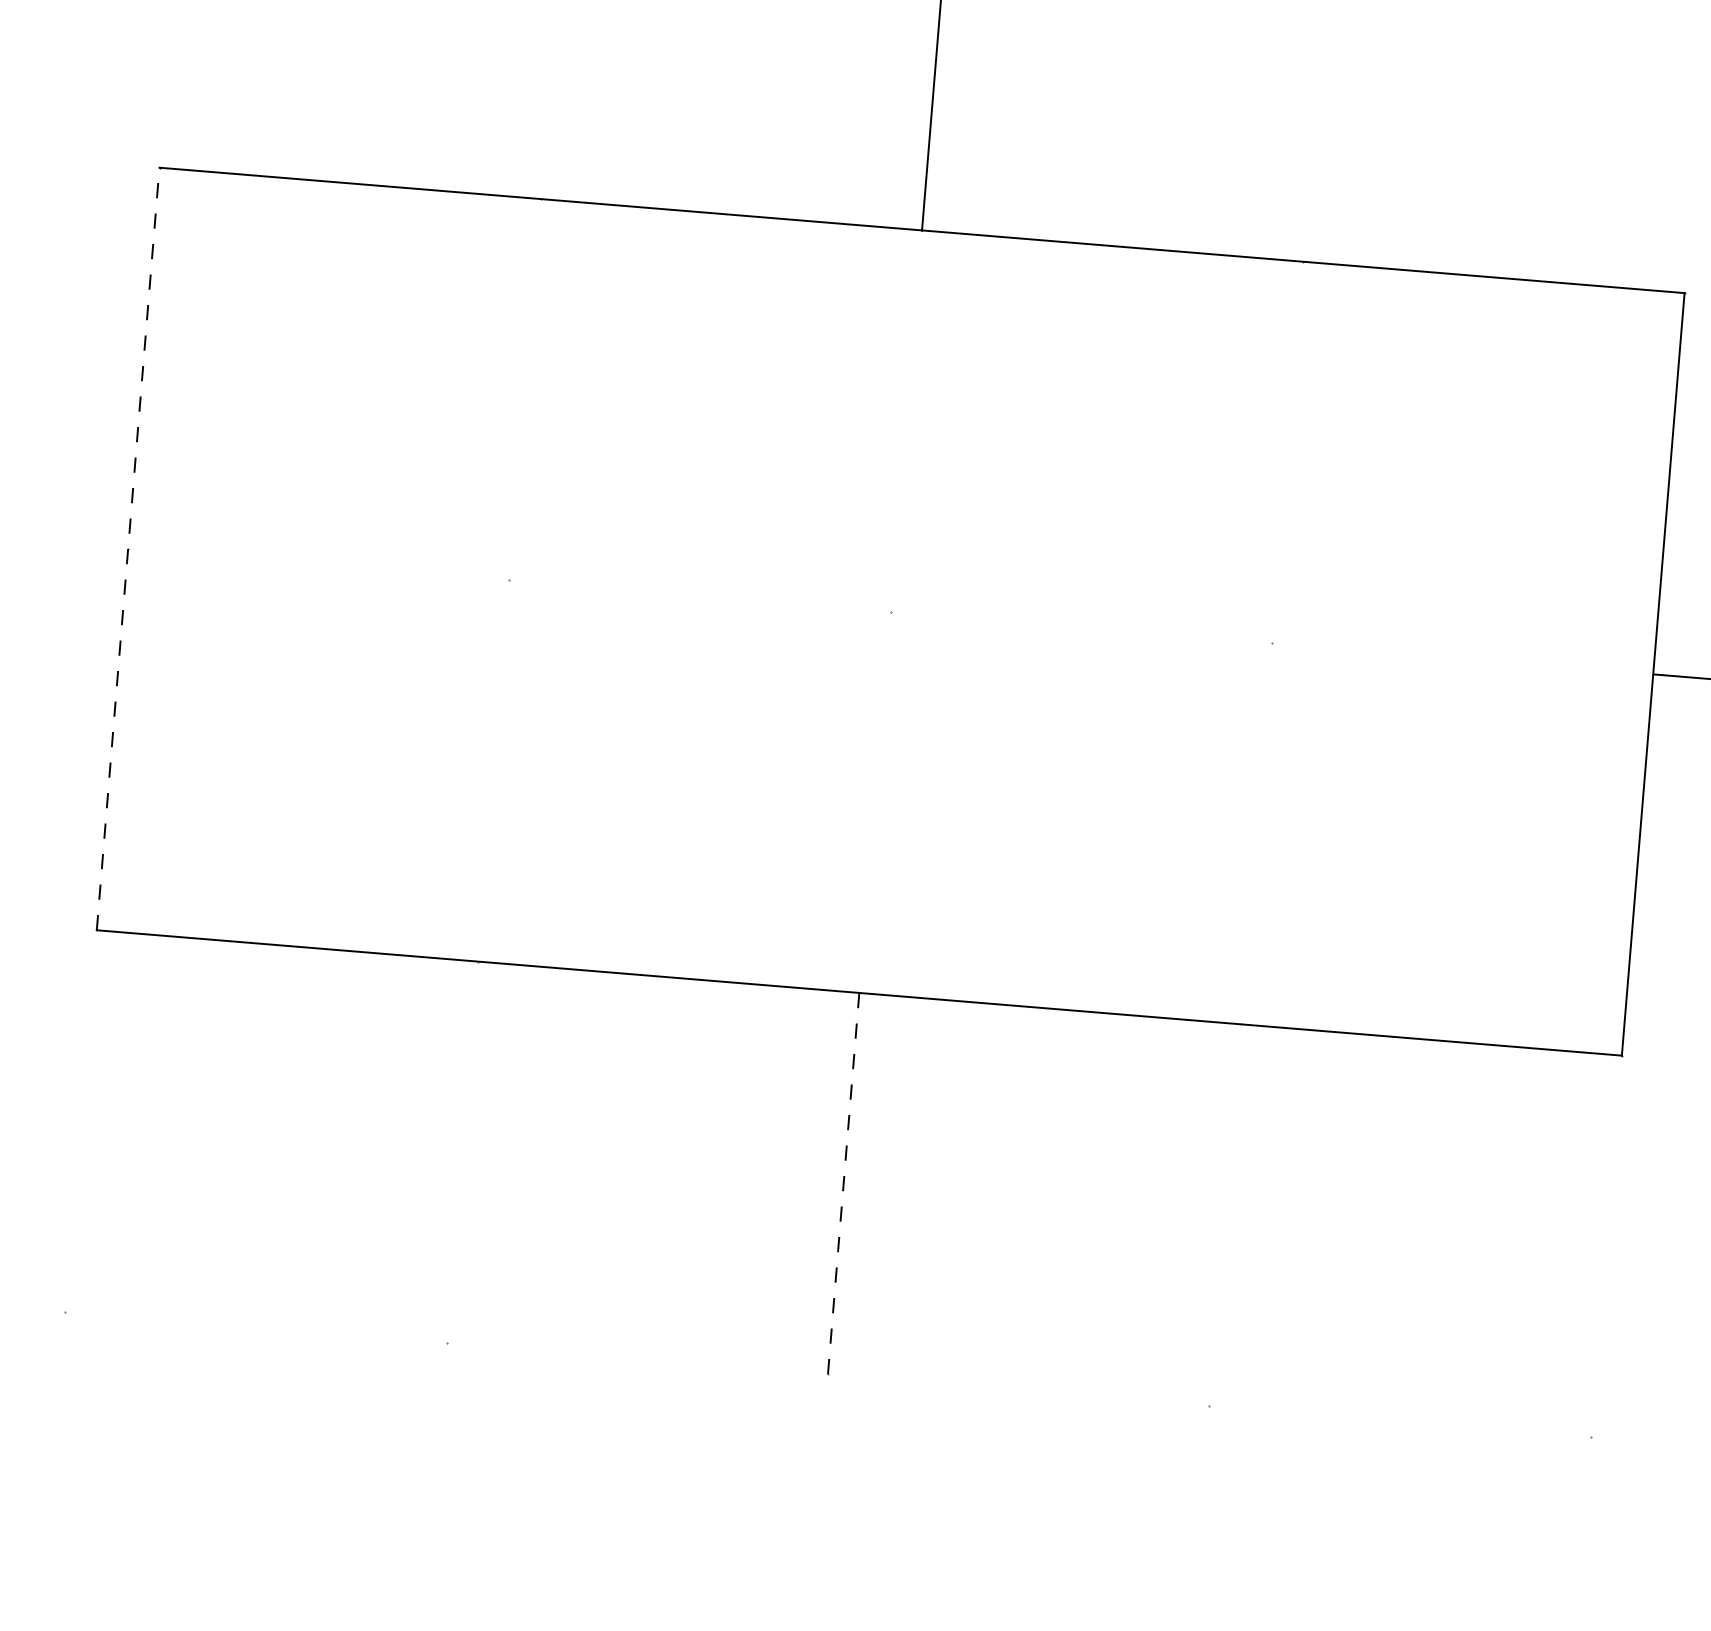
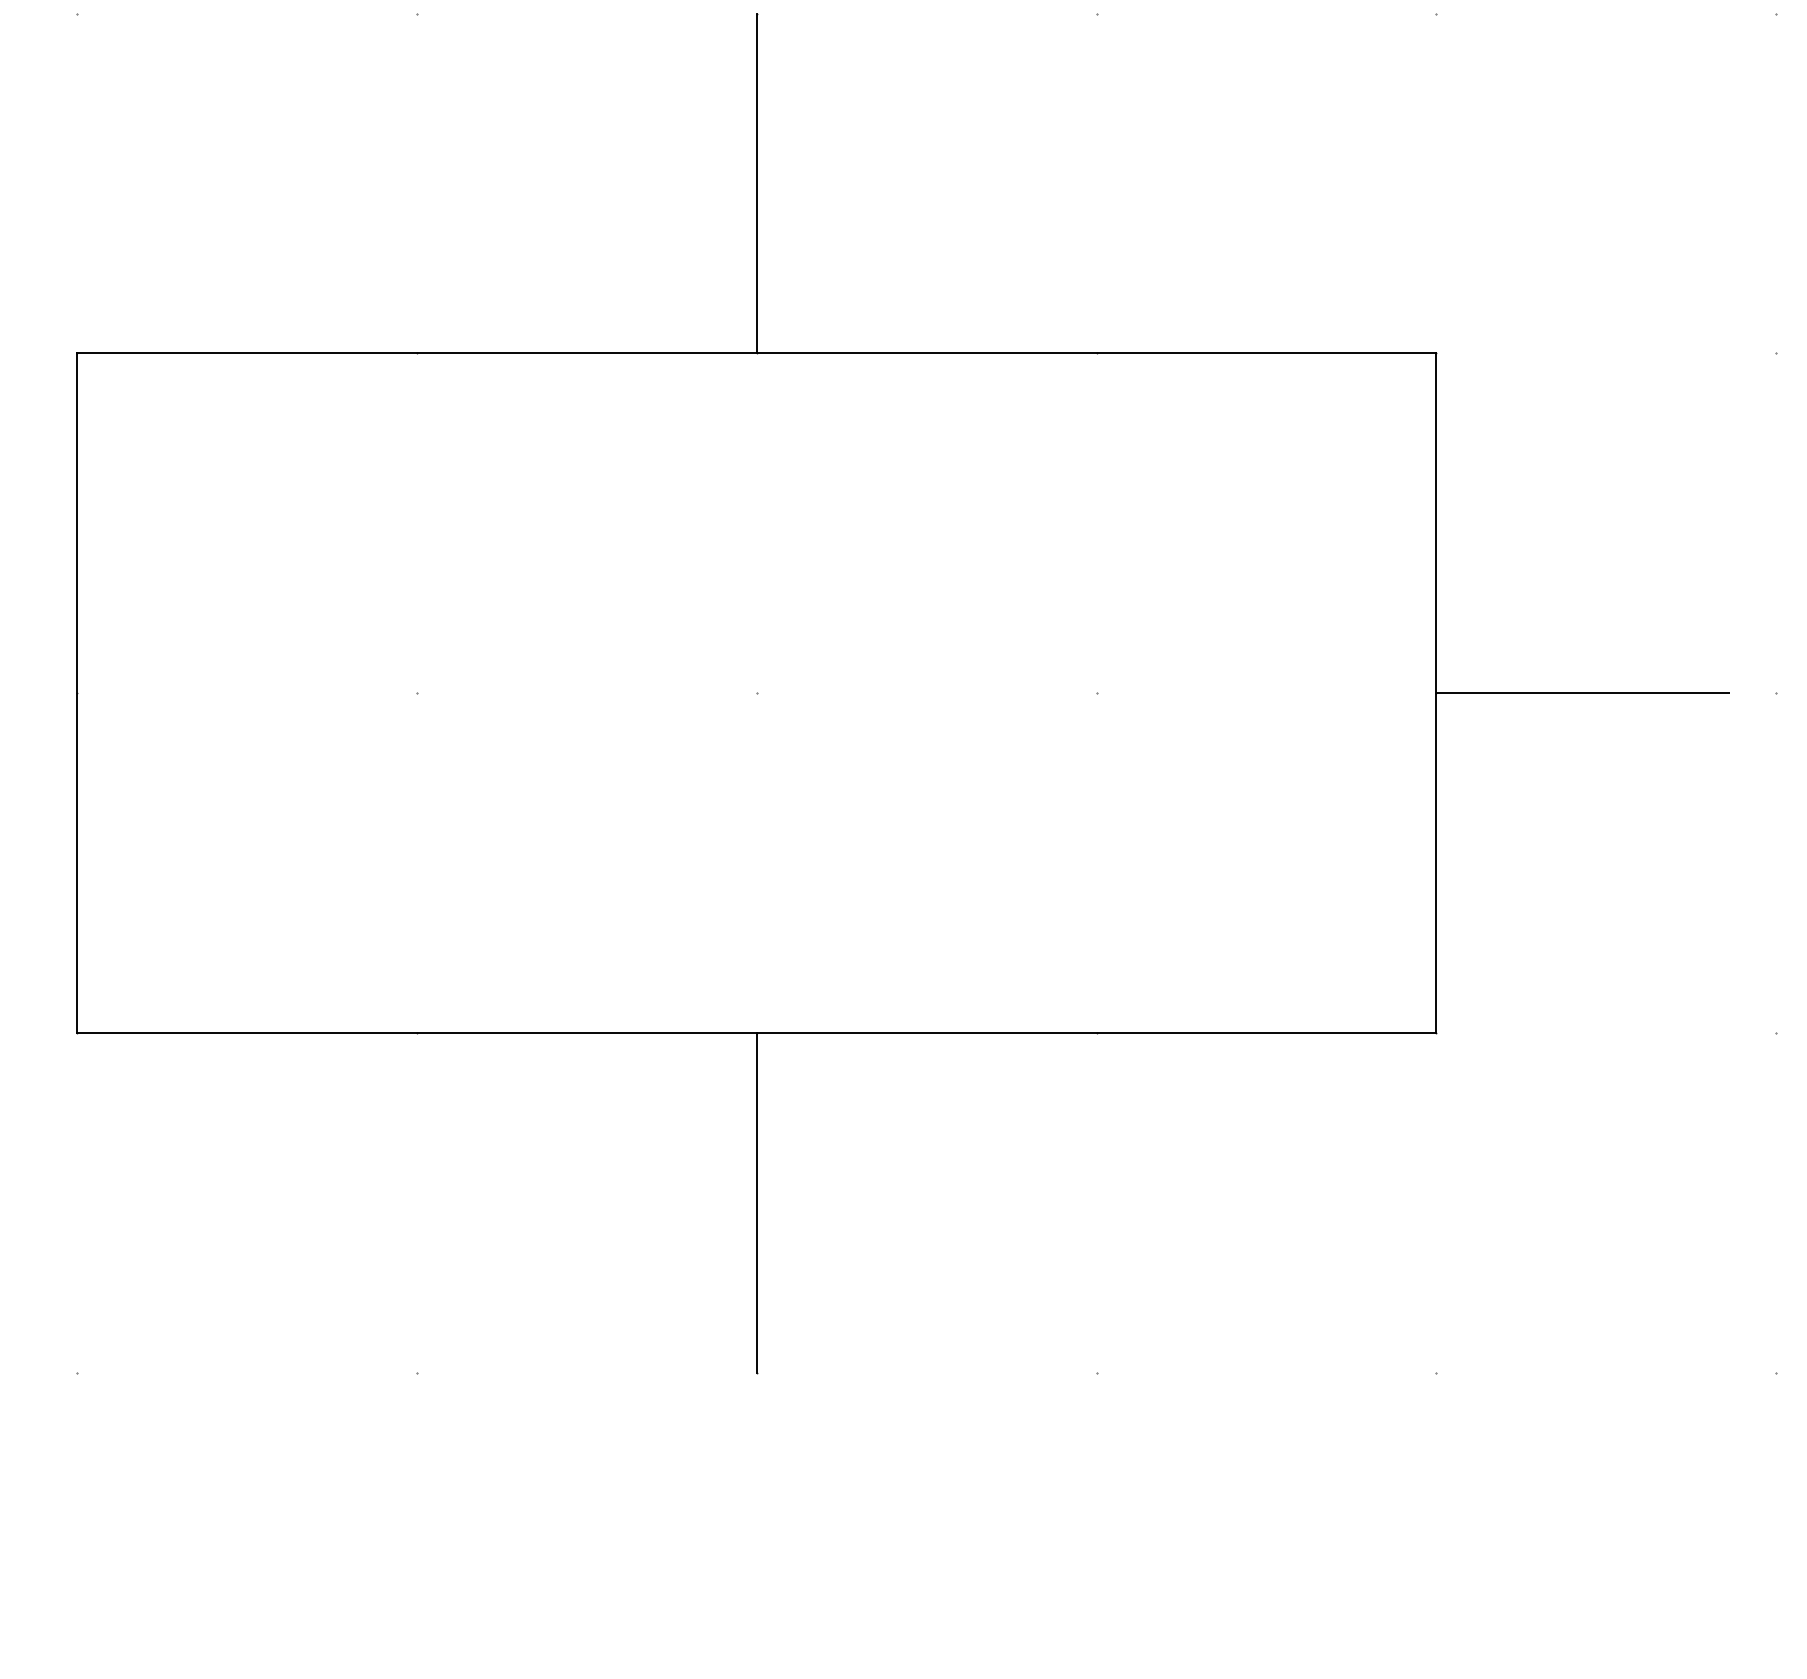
line: (128, 549) -> (77, 693), dashed -> solid
line: (843, 1183) -> (756, 1202), dashed -> solid

